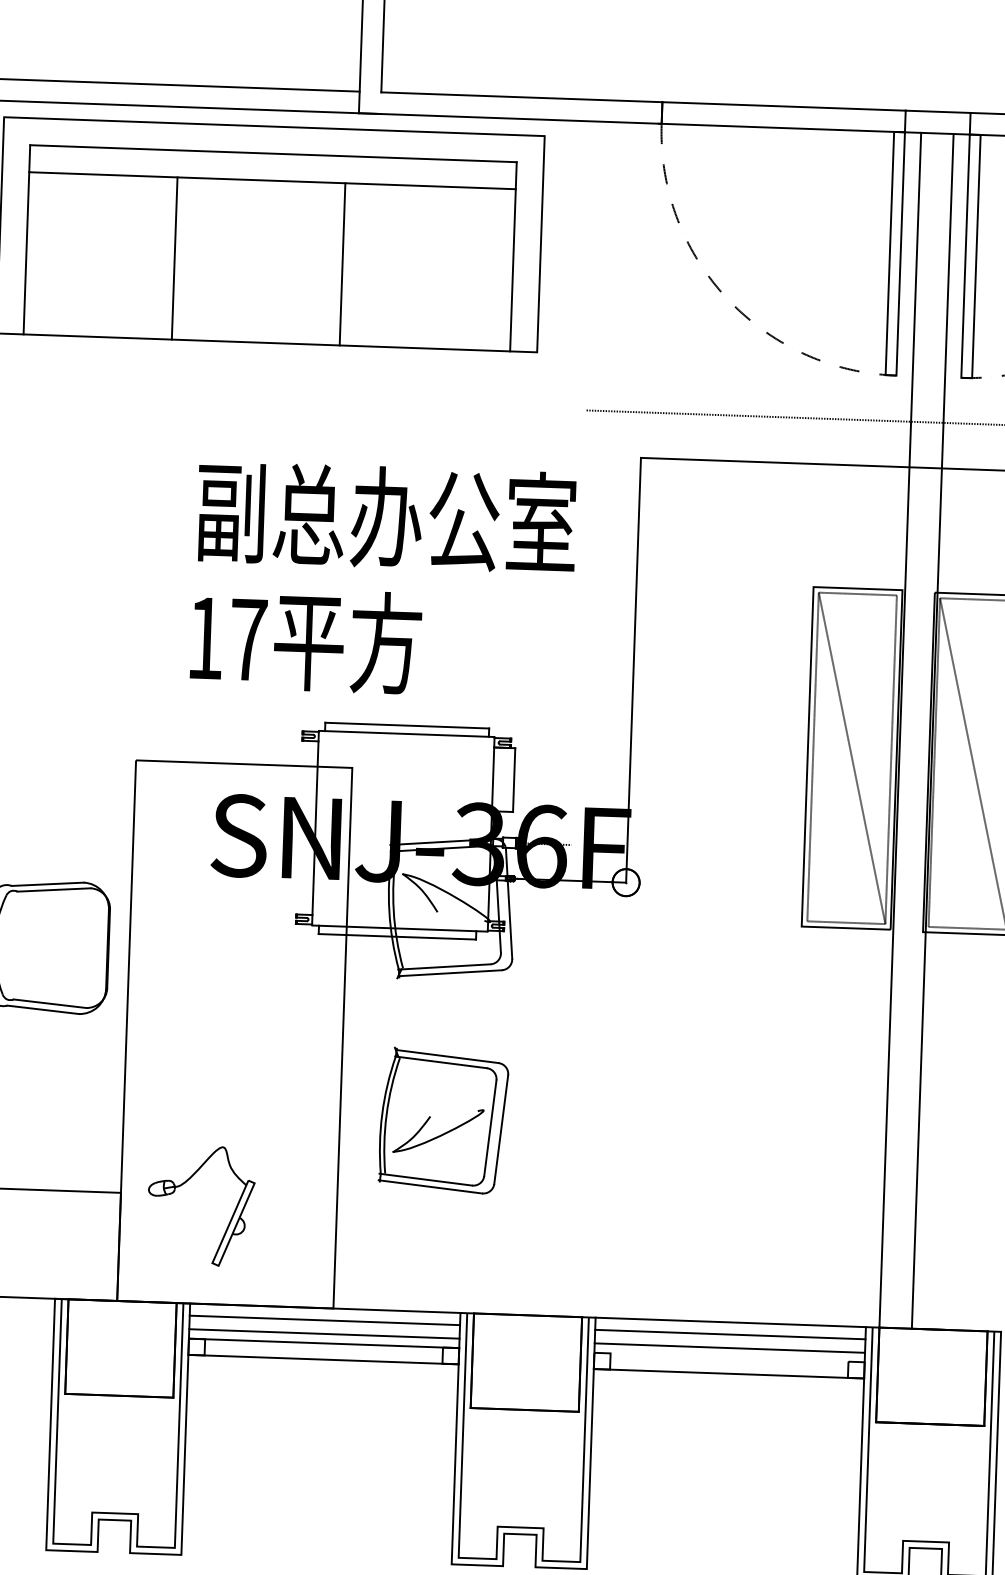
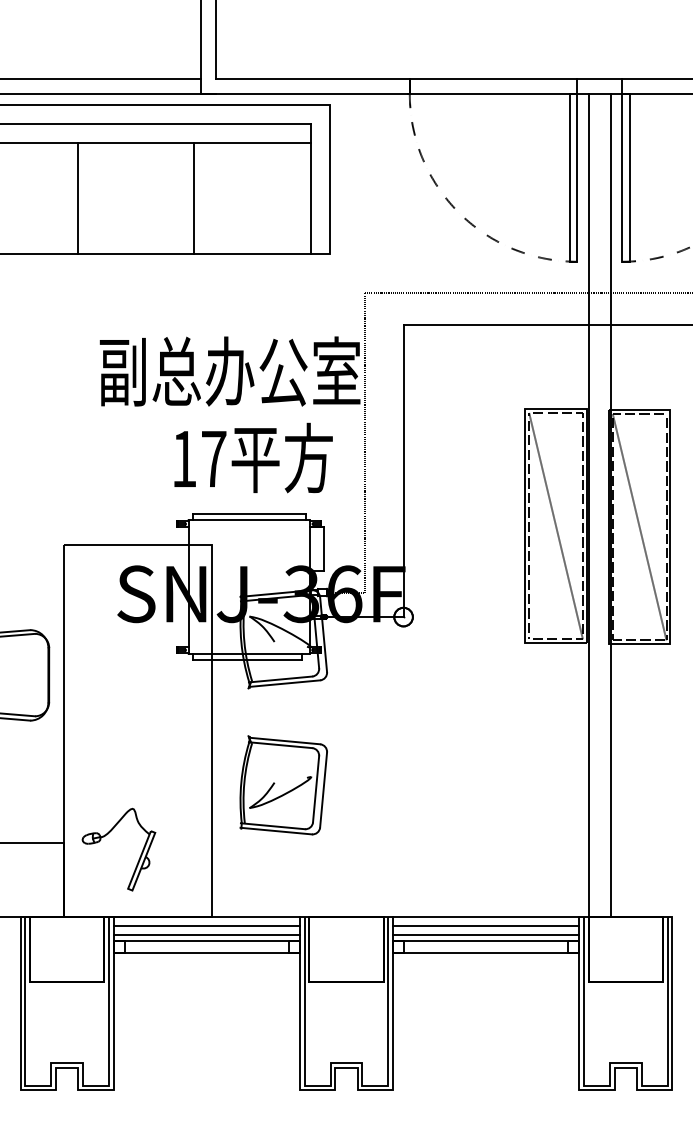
line: (579, 627) -> (365, 442), added
text: (305, 639) -> (253, 457), moved
line: (730, 1357) -> (486, 941), added

